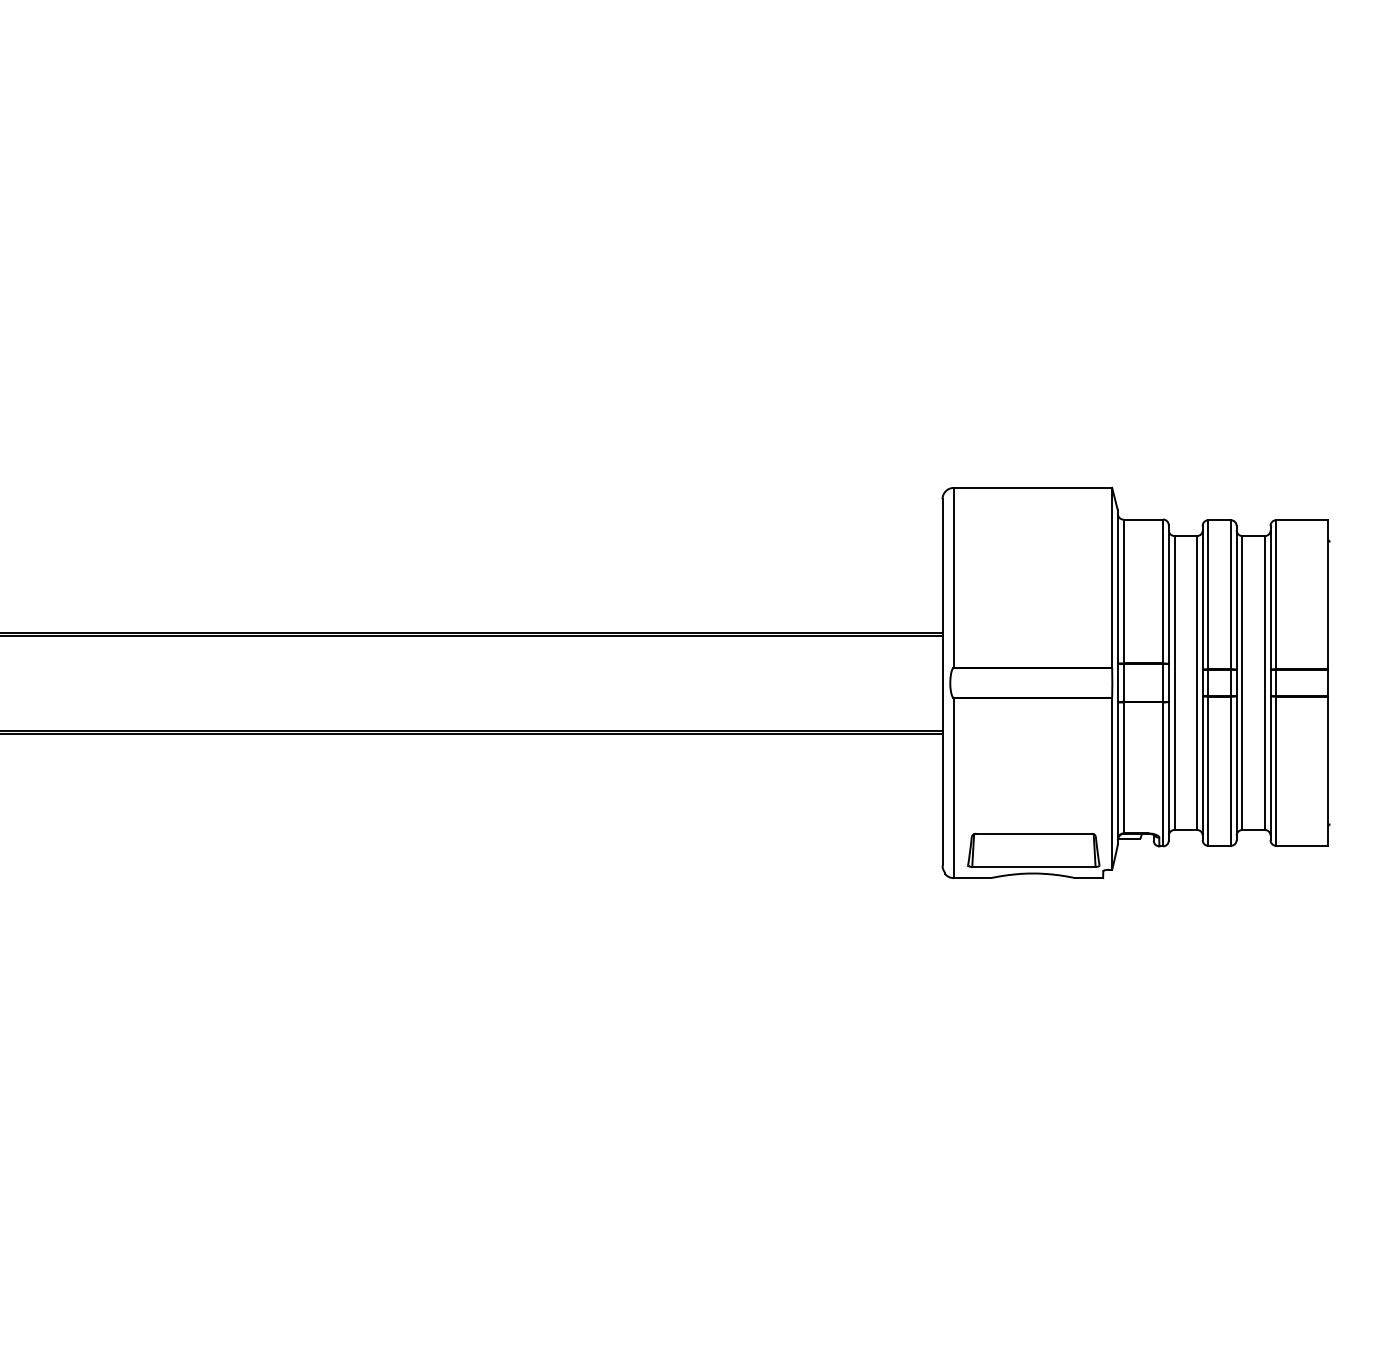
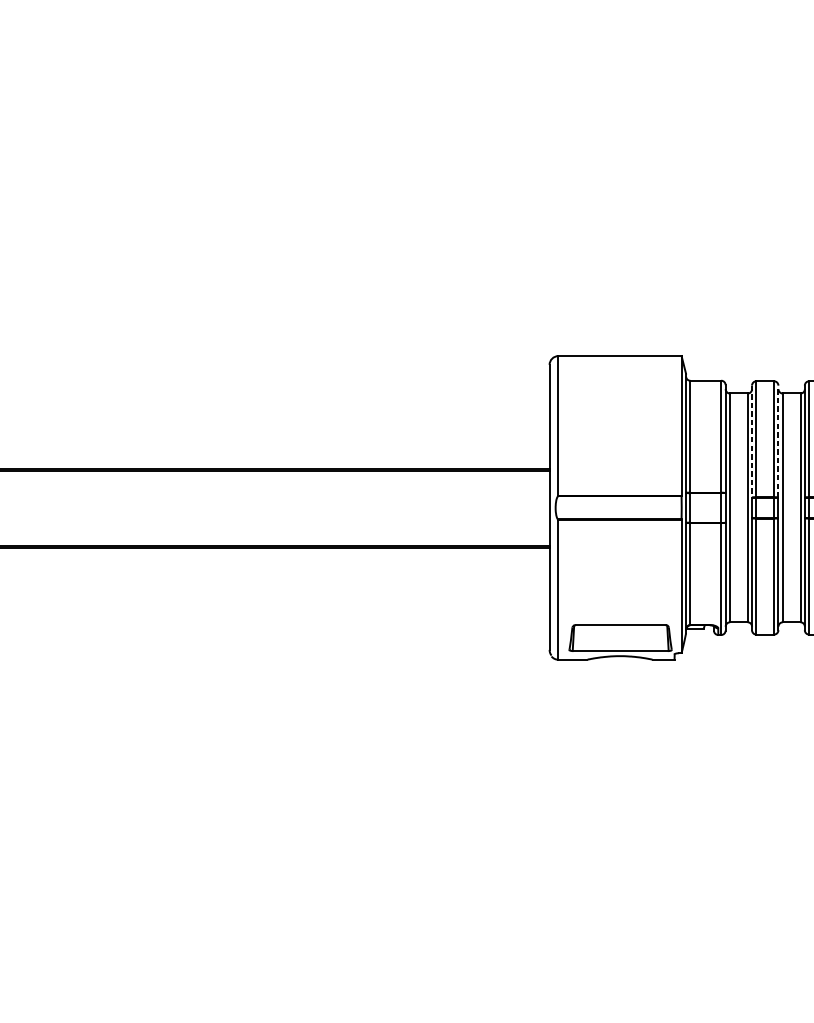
line: (1202, 597) -> (751, 441), solid -> dashed
line: (1236, 597) -> (778, 441), solid -> dashed

